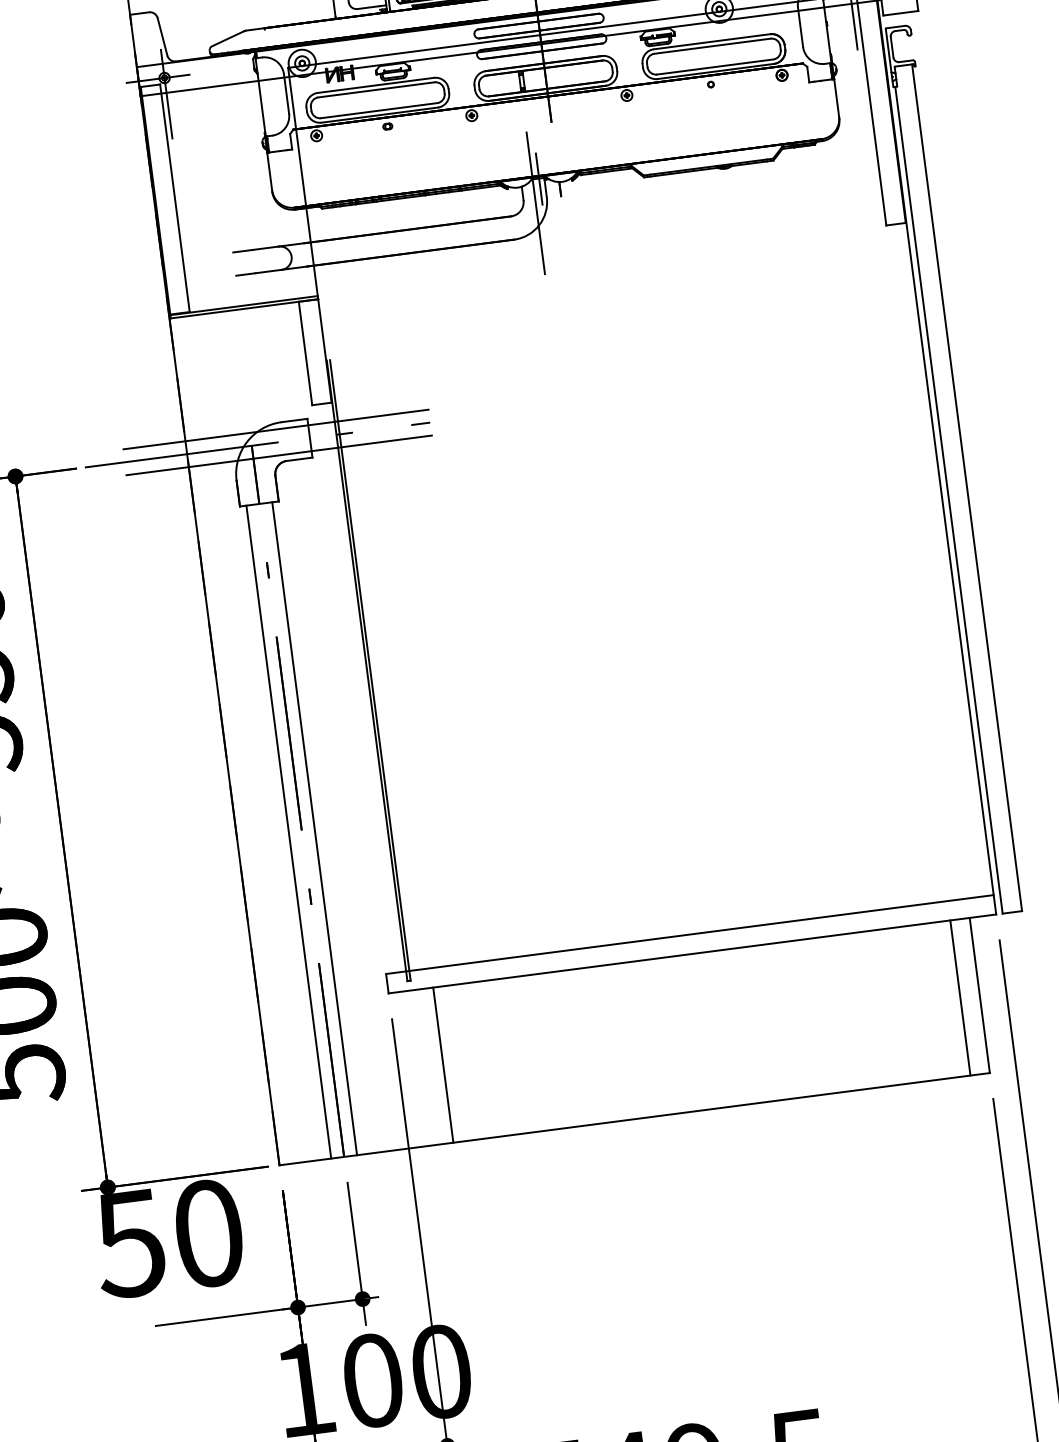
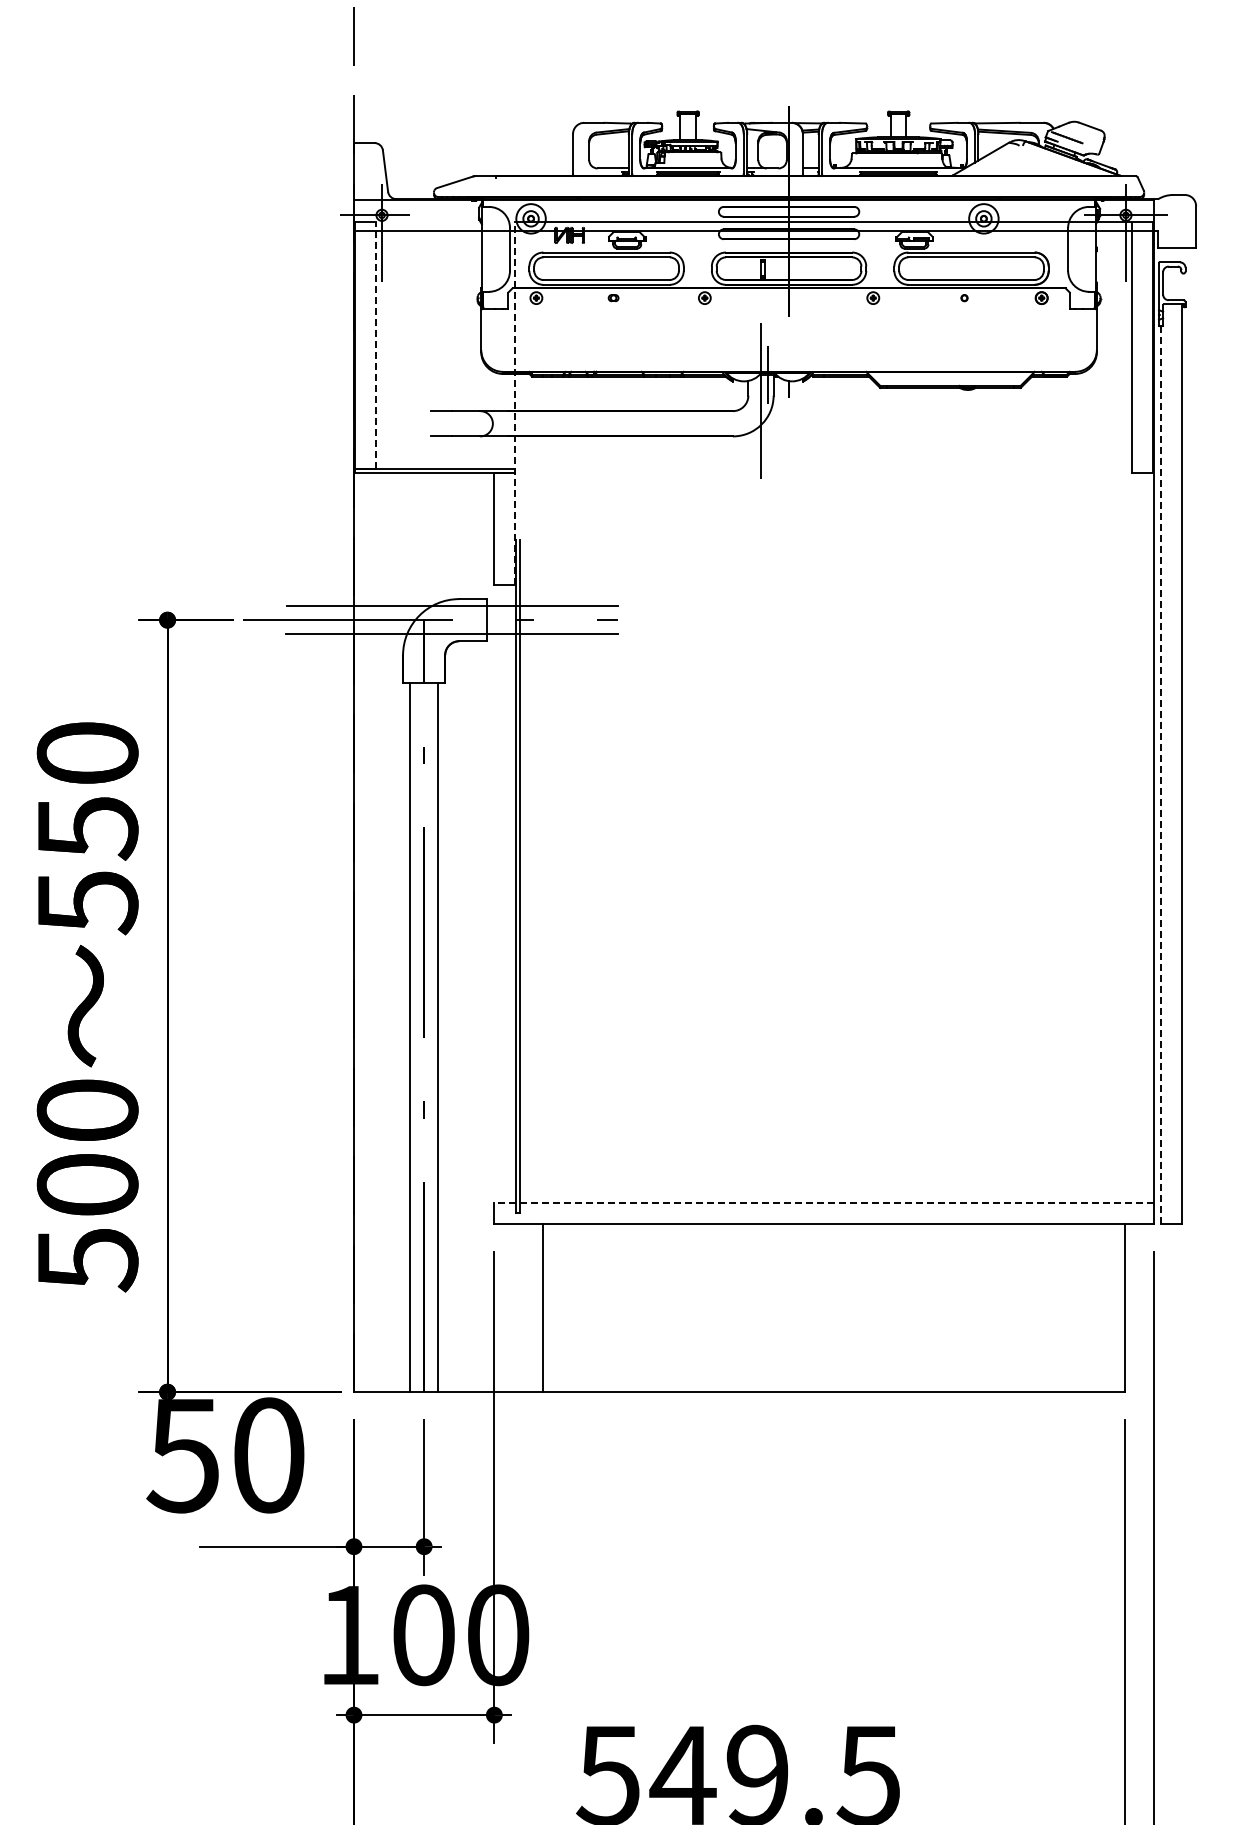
line: (175, 198) -> (376, 345), solid -> dashed
line: (310, 235) -> (515, 403), solid -> dashed
line: (949, 500) -> (1161, 775), solid -> dashed
line: (690, 934) -> (824, 1202), solid -> dashed
line: (960, 997) -> (1104, 1307), removed

